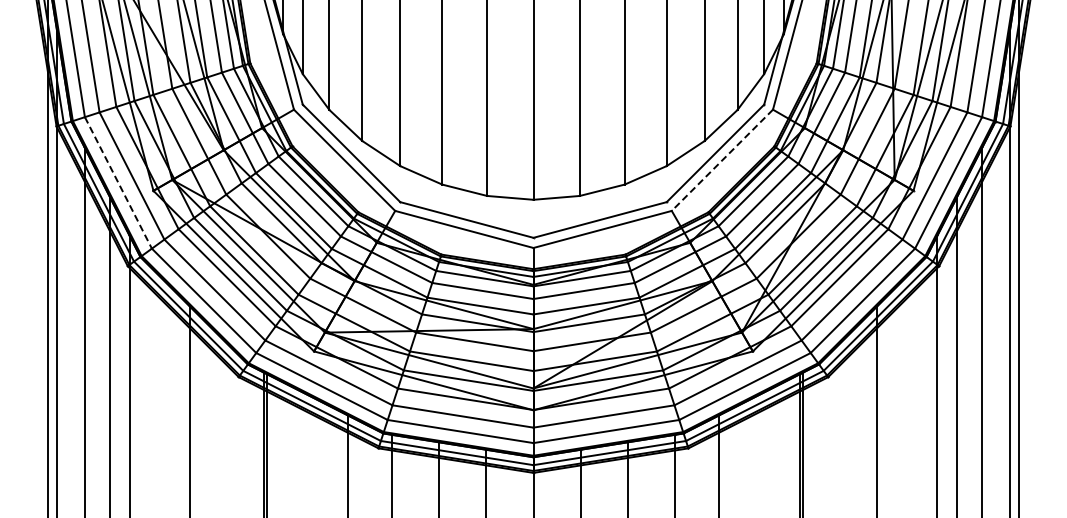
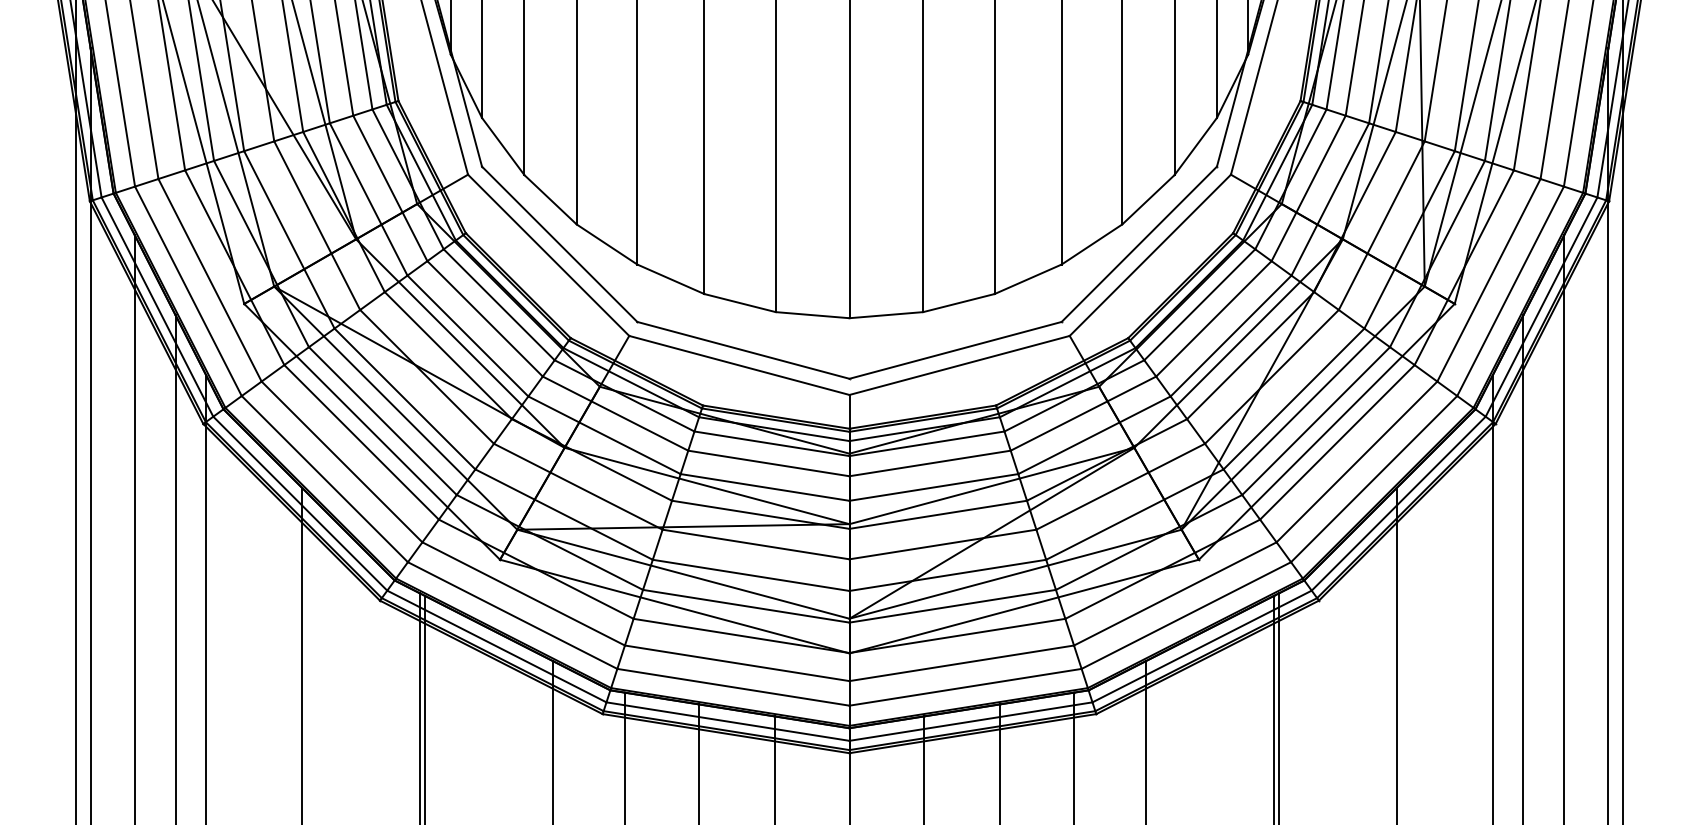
line: (722, 160) -> (1150, 255), dashed -> solid
line: (118, 182) -> (188, 290), dashed -> solid

